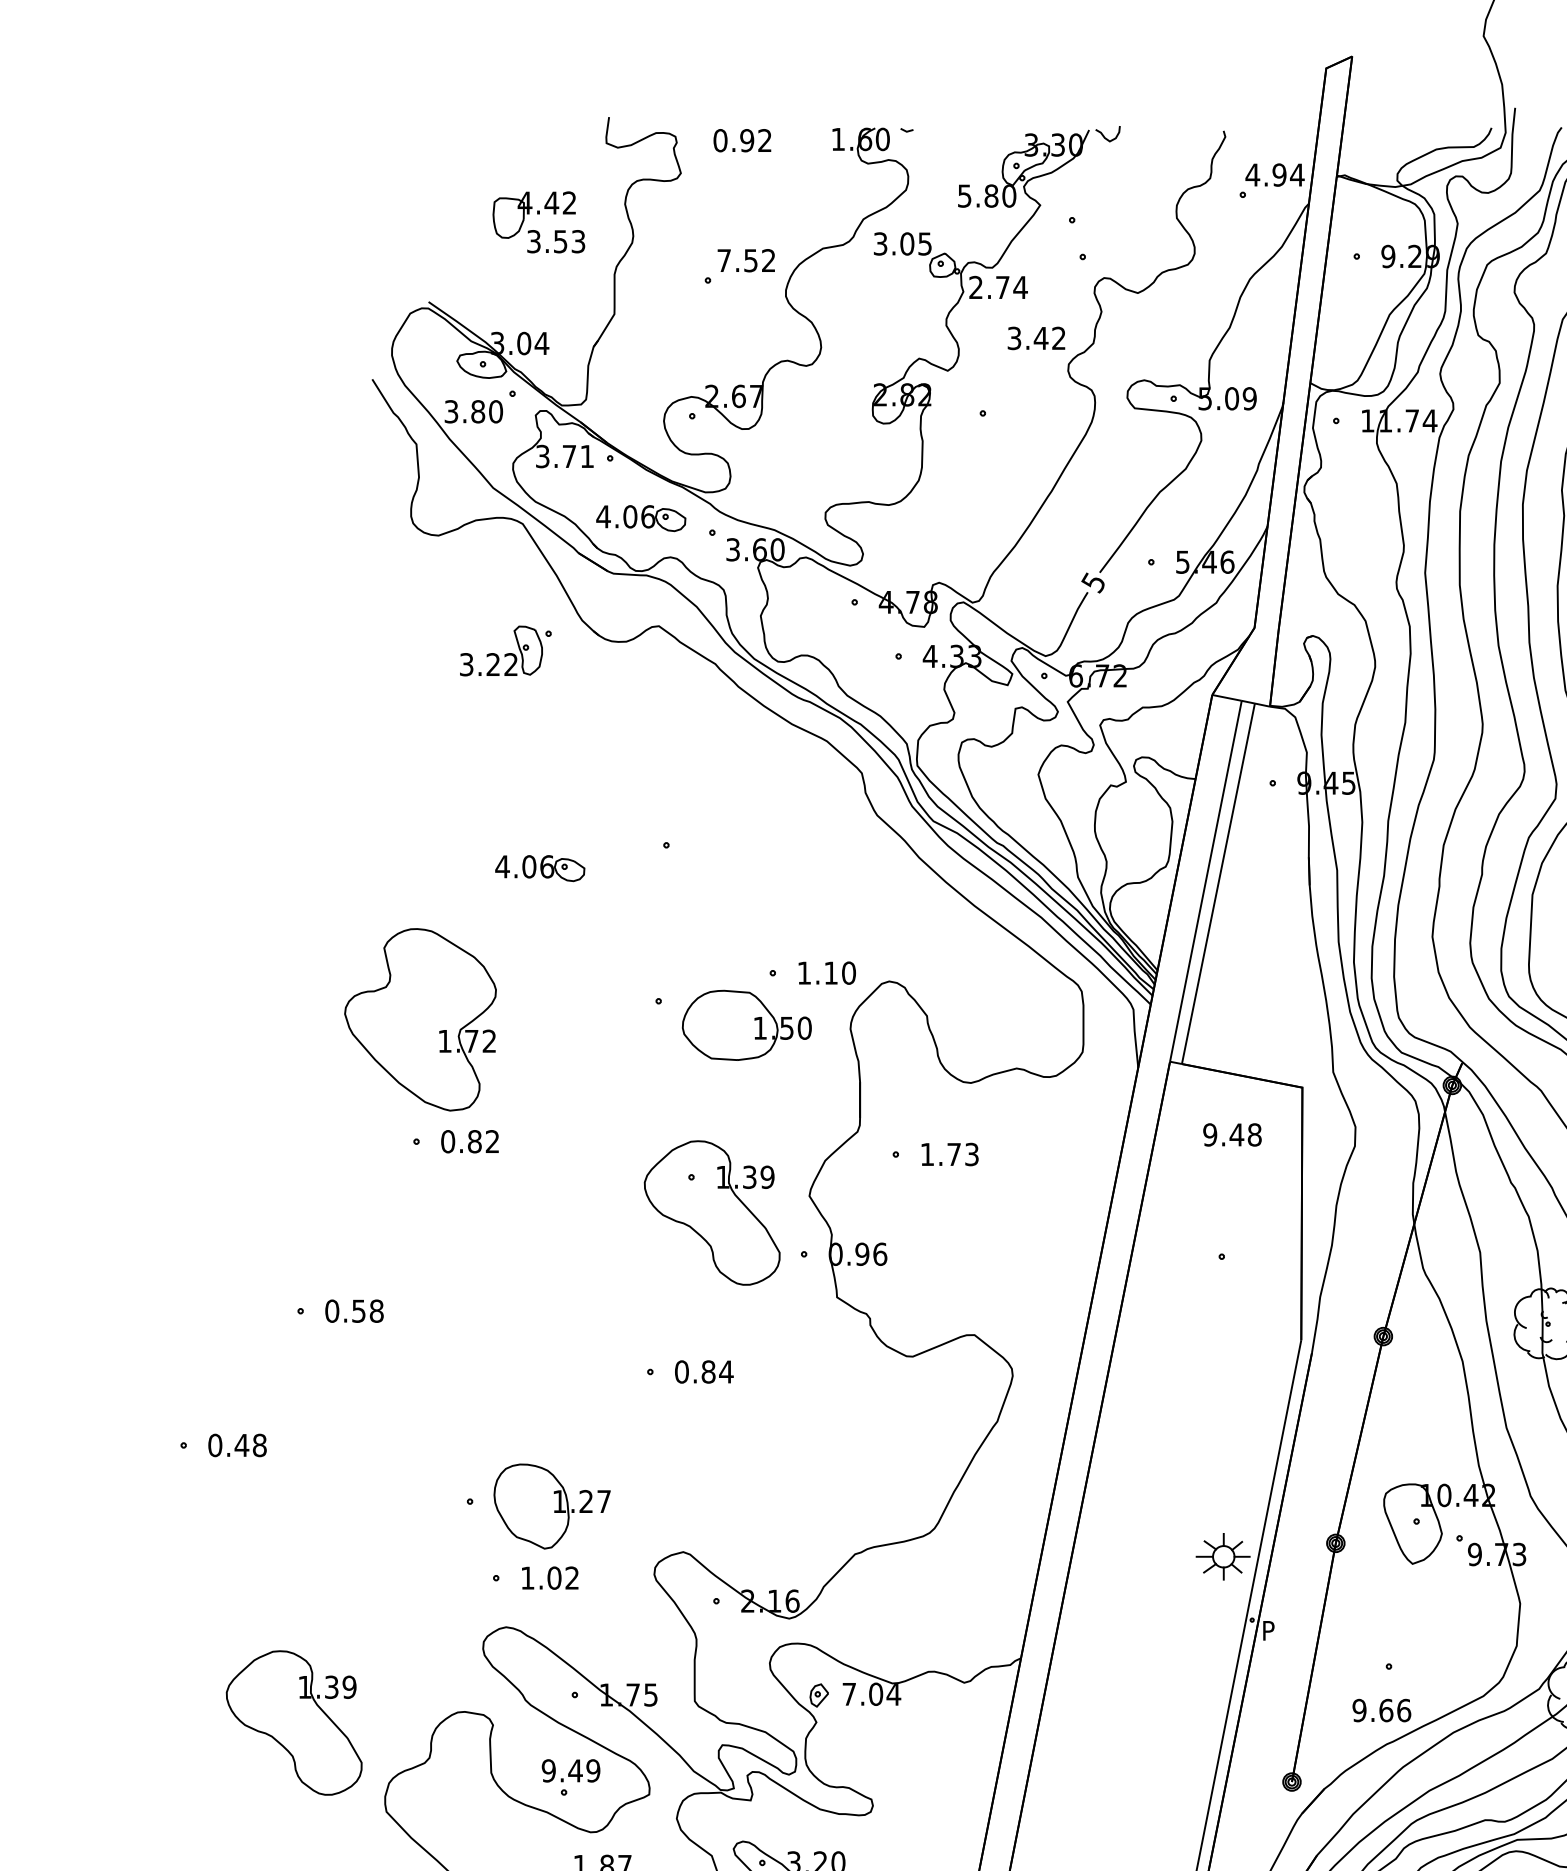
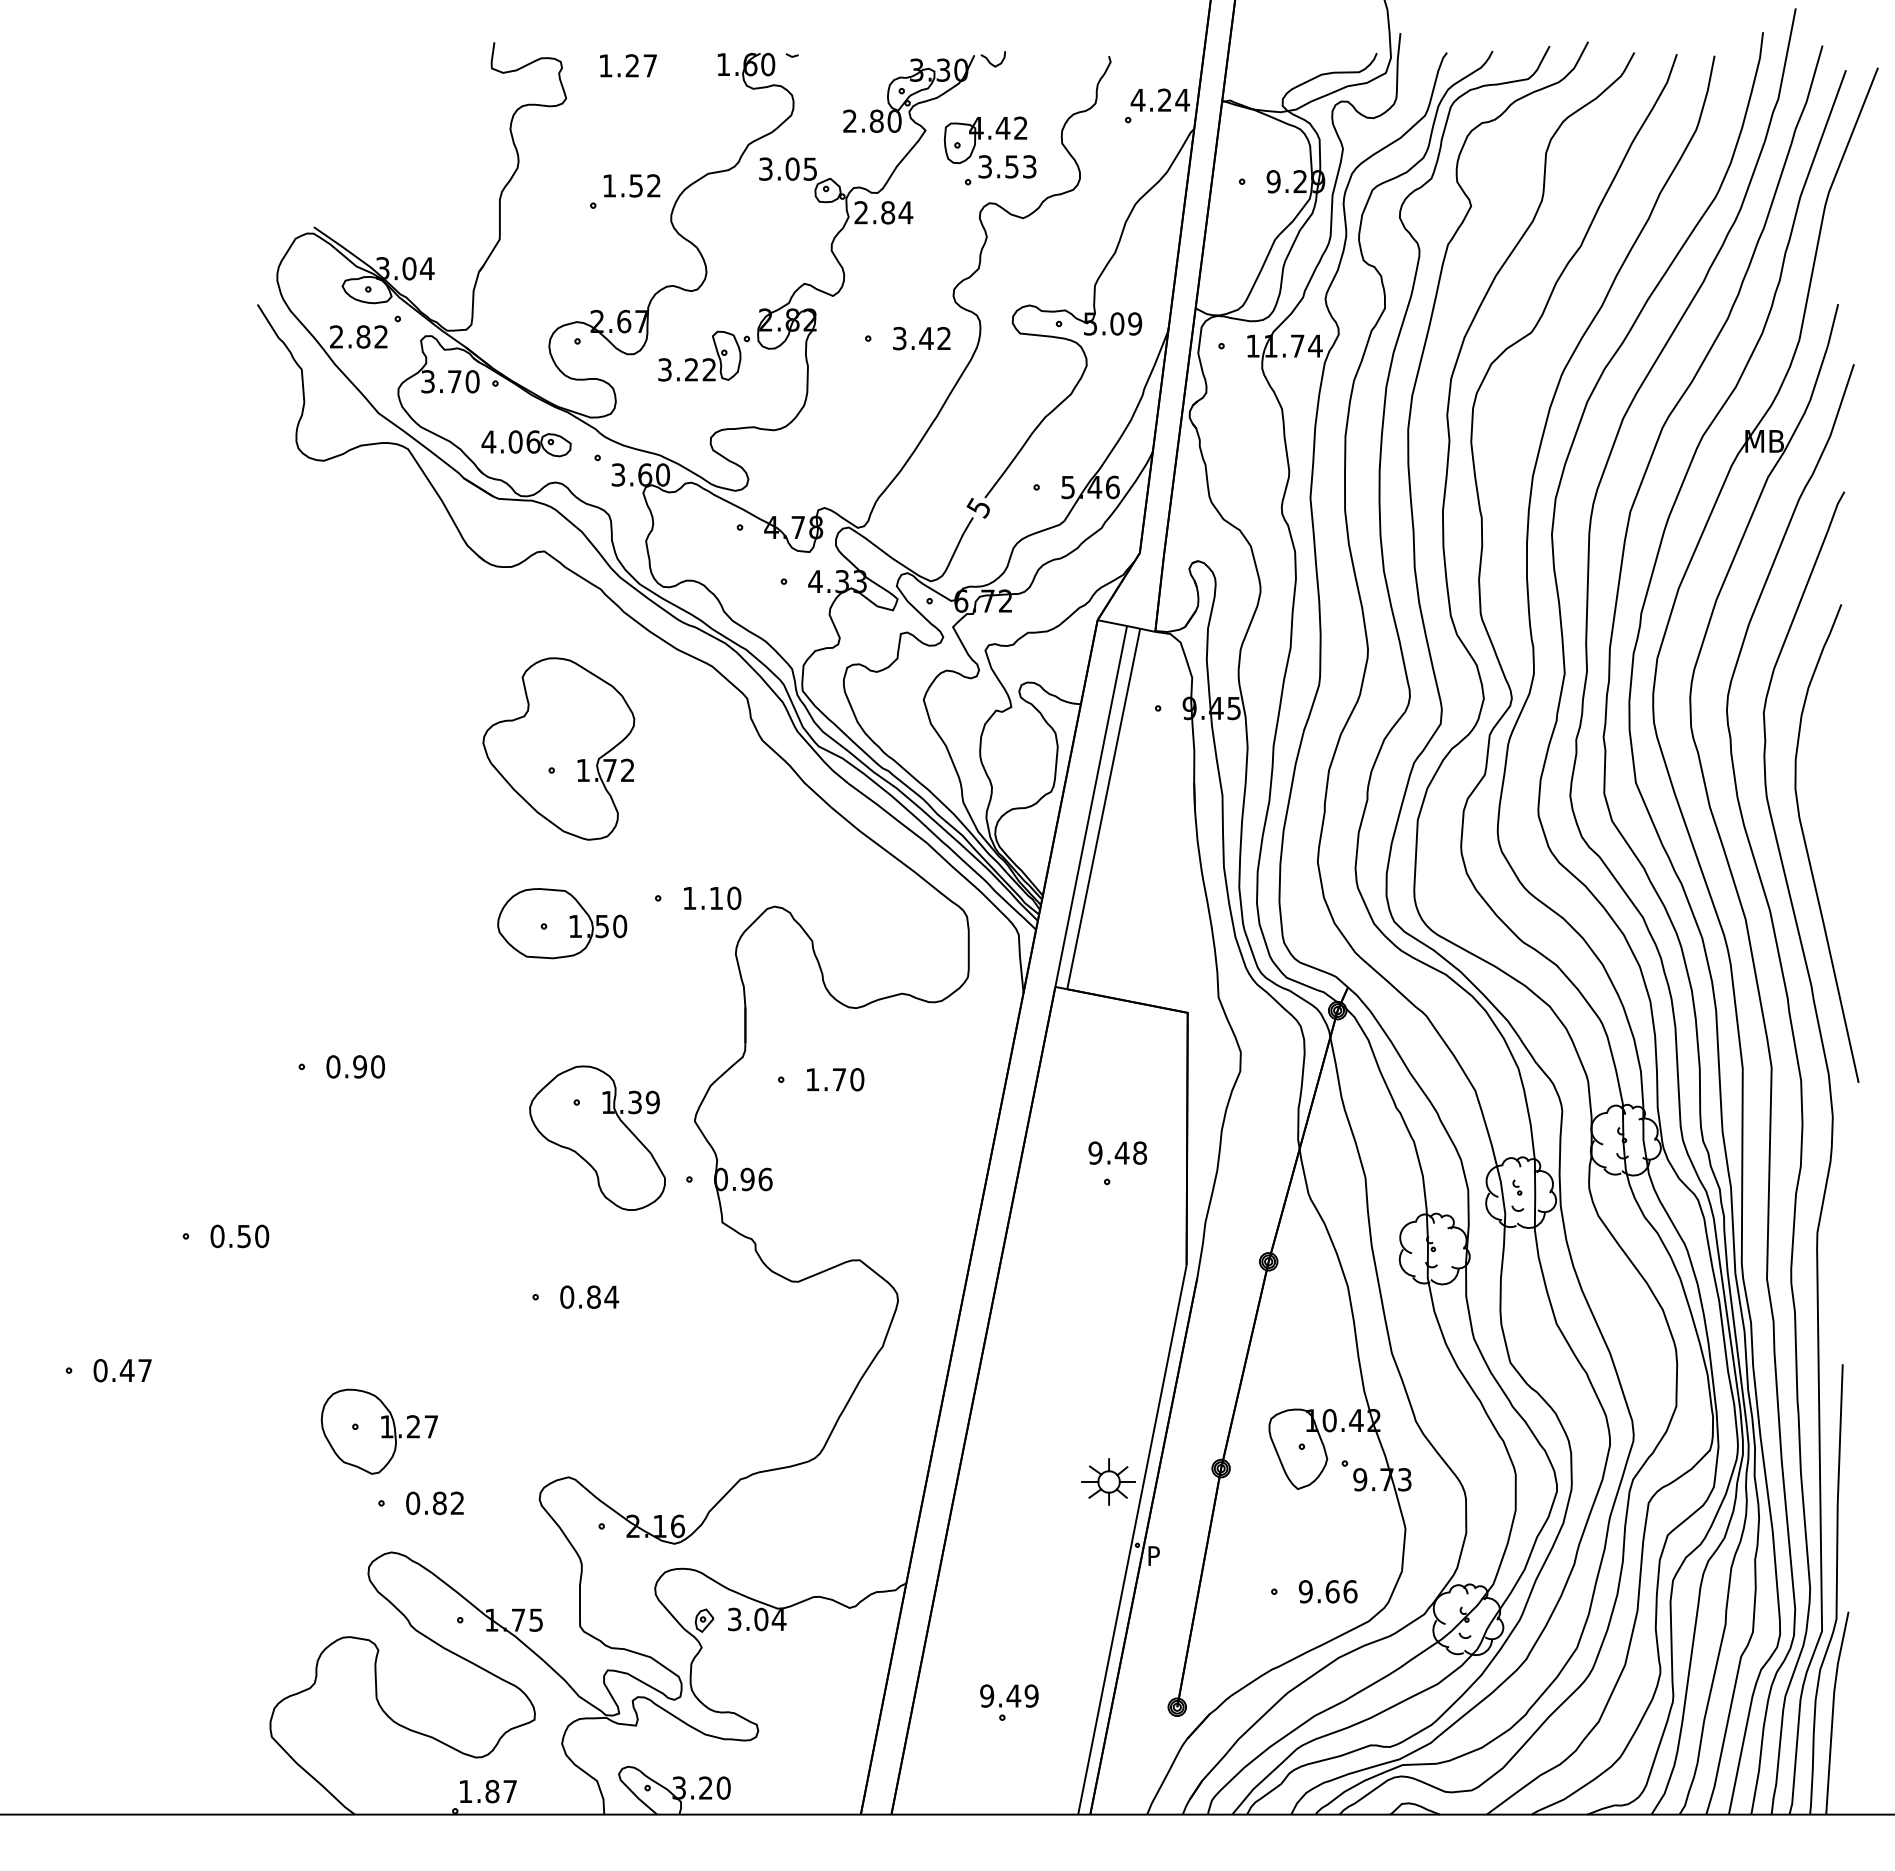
text: (742, 140) -> (627, 65), 0.92 -> 1.27
text: (1279, 174) -> (1164, 99), 4.94 -> 4.24
text: (964, 195) -> (849, 120), 5.80 -> 2.80
part: (538, 214) -> (989, 139), moved
text: (724, 260) -> (609, 185), 7.52 -> 1.52
text: (1003, 287) -> (888, 212), 2.74 -> 2.84
text: (1036, 338) -> (921, 338), moved
text: (474, 411) -> (359, 336), 3.80 -> 2.82
text: (587, 456) -> (472, 381), 3.71 -> 3.70
part: (505, 650) -> (703, 355), moved
part: (540, 868) -> (425, 793), removed
part: (420, 1019) -> (558, 748), moved
part: (747, 1025) -> (562, 923), moved
text: (1232, 1134) -> (1117, 1152), moved
text: (483, 1141) -> (368, 1066), 0.82 -> 0.90
text: (972, 1154) -> (857, 1079), 1.73 -> 1.70
text: (377, 1311) -> (262, 1236), 0.58 -> 0.50
text: (260, 1445) -> (145, 1370), 0.48 -> 0.47
part: (551, 1506) -> (378, 1431), moved
text: (541, 1578) -> (426, 1503), 1.02 -> 0.82
text: (849, 1694) -> (734, 1619), 7.04 -> 3.04
text: (1381, 1710) -> (1327, 1591), moved
part: (294, 1722) -> (179, 1647), removed
part: (571, 1777) -> (1009, 1702), moved

